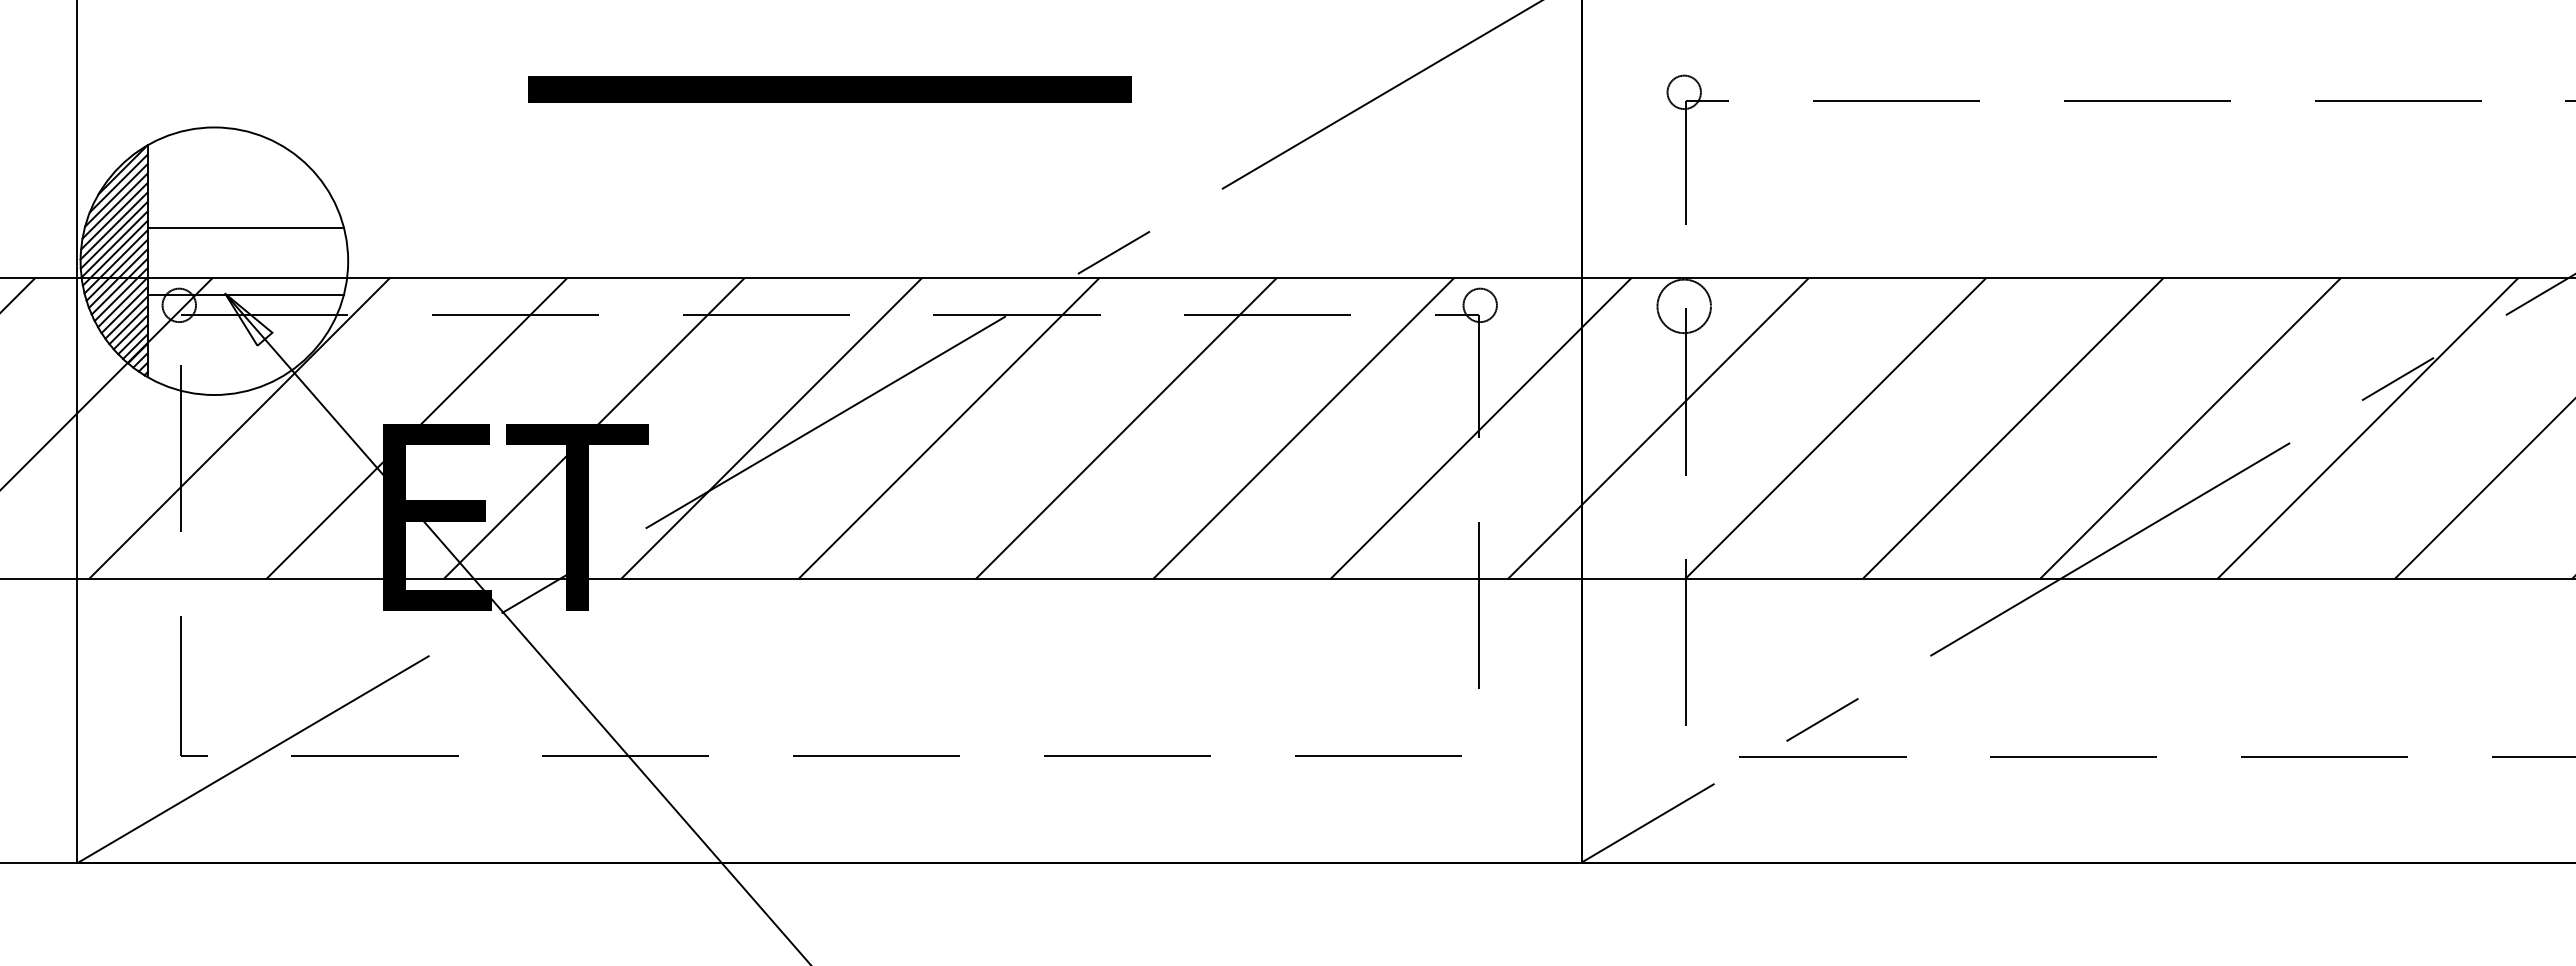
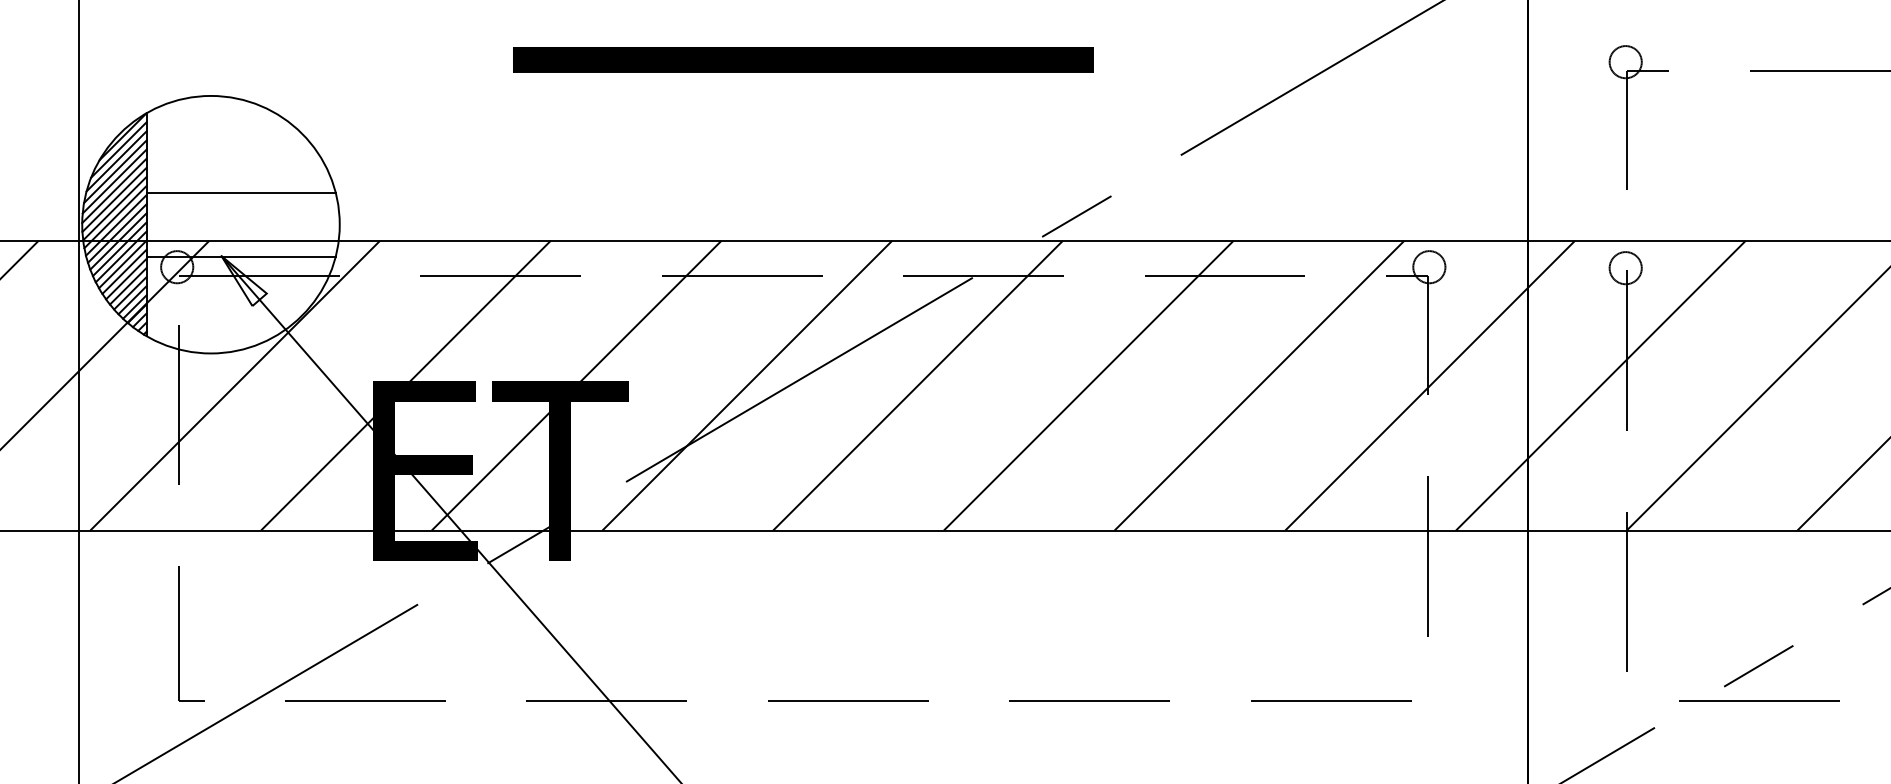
circle: (1683, 306) -> (1625, 268), size x0.62

